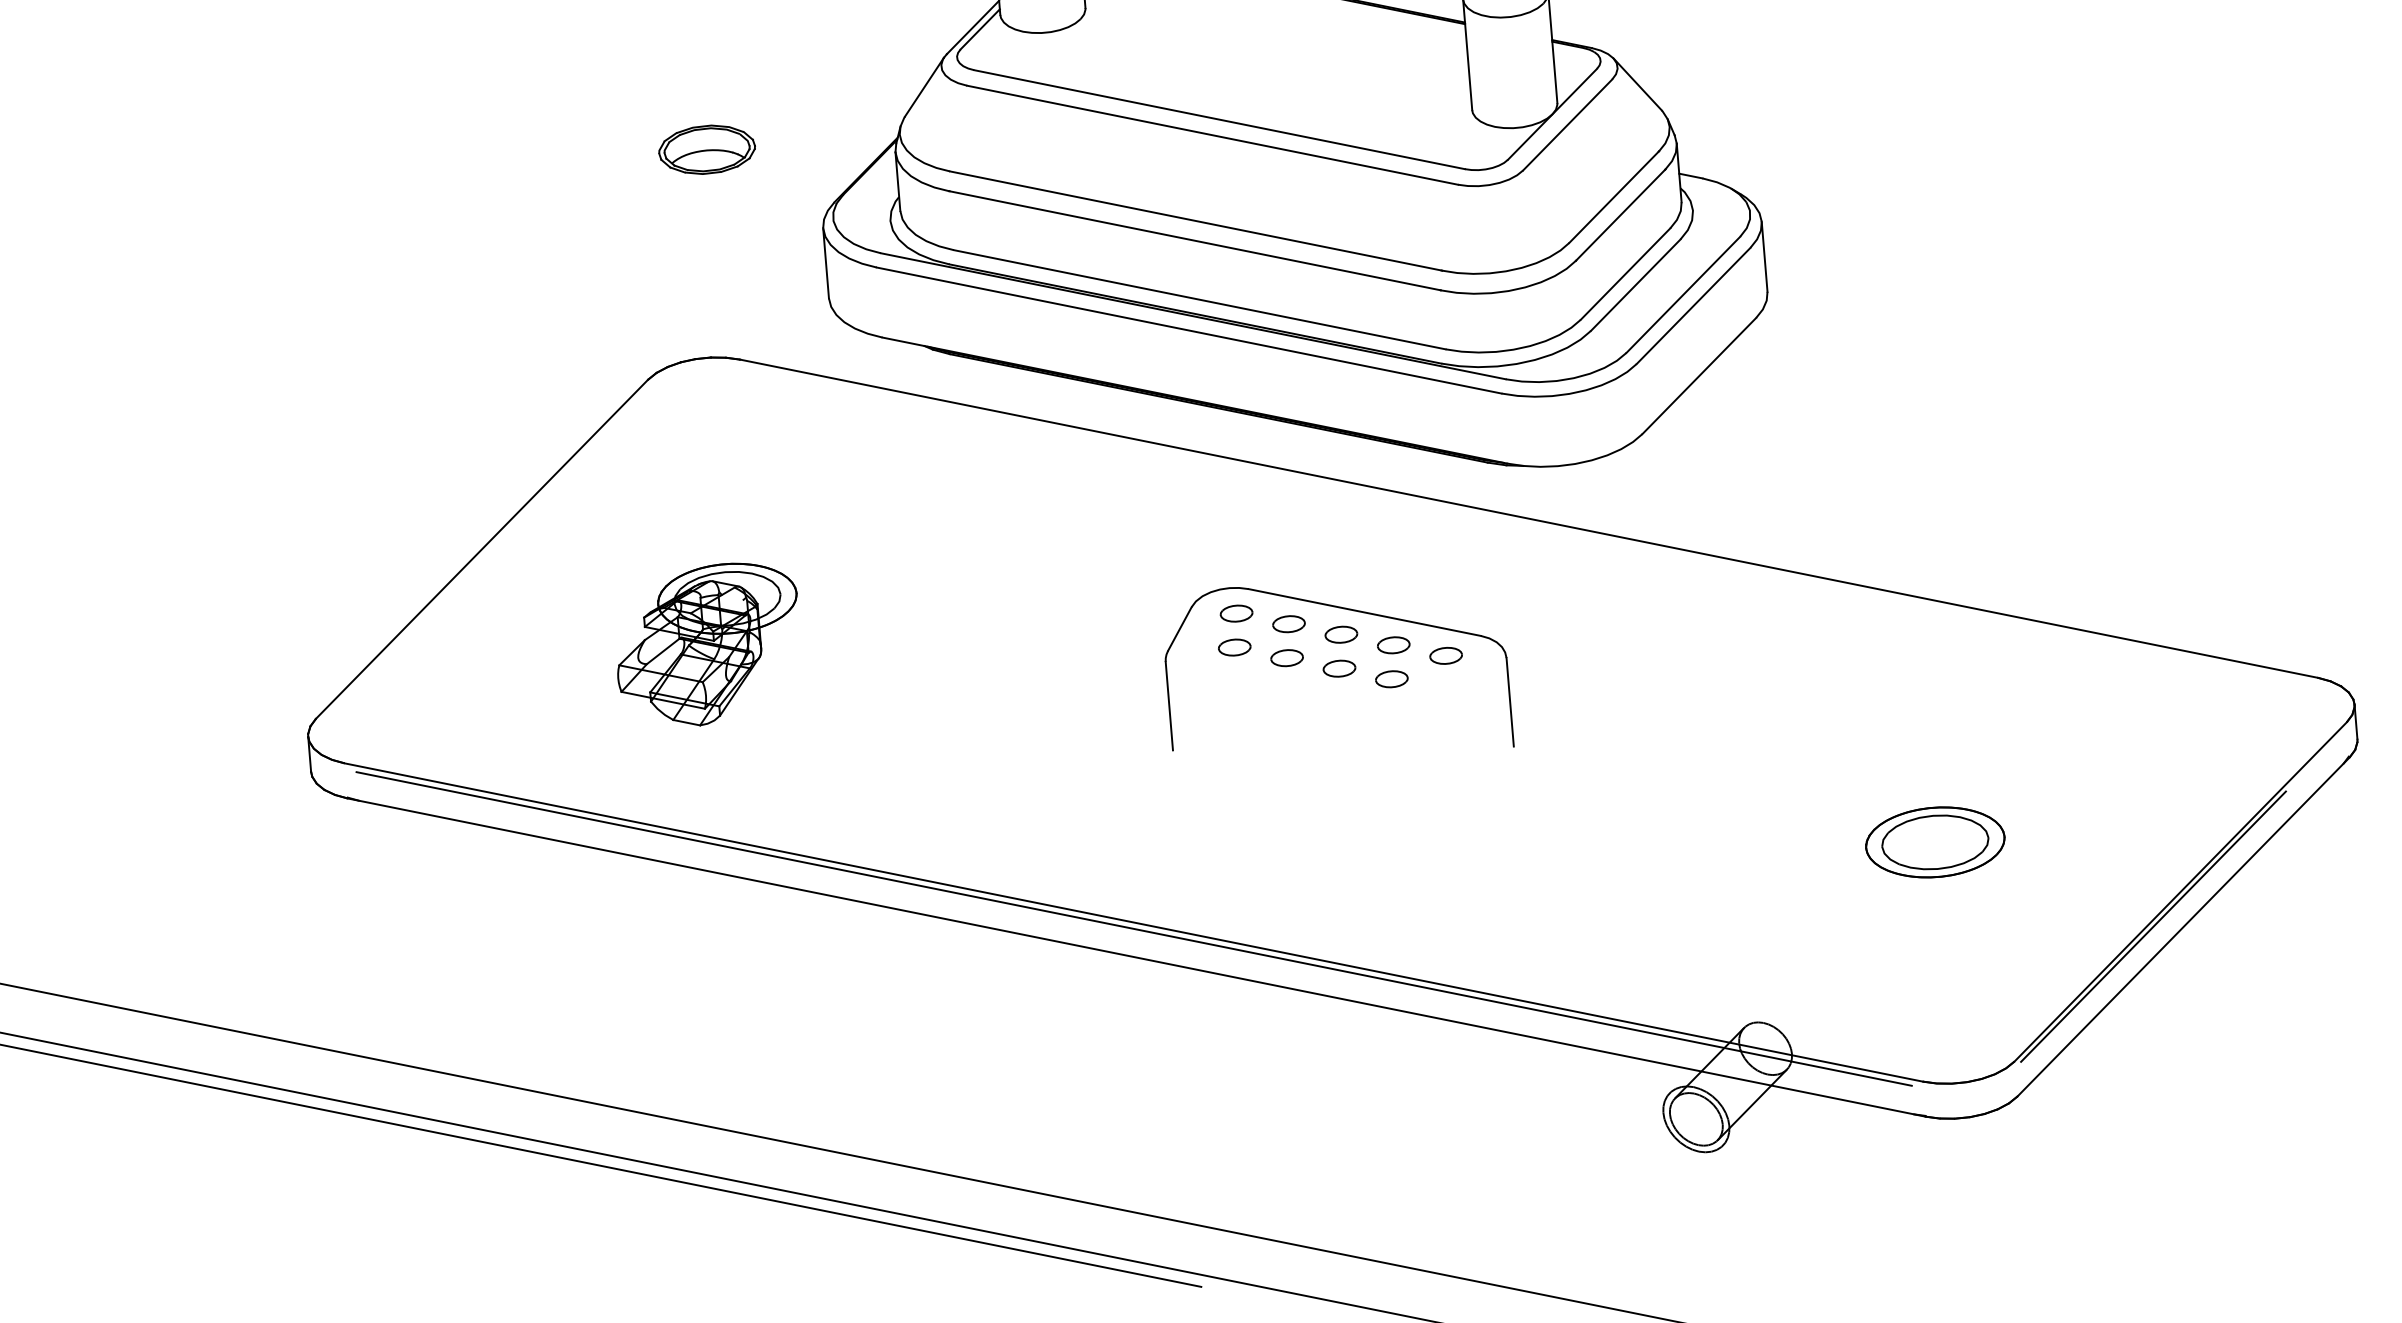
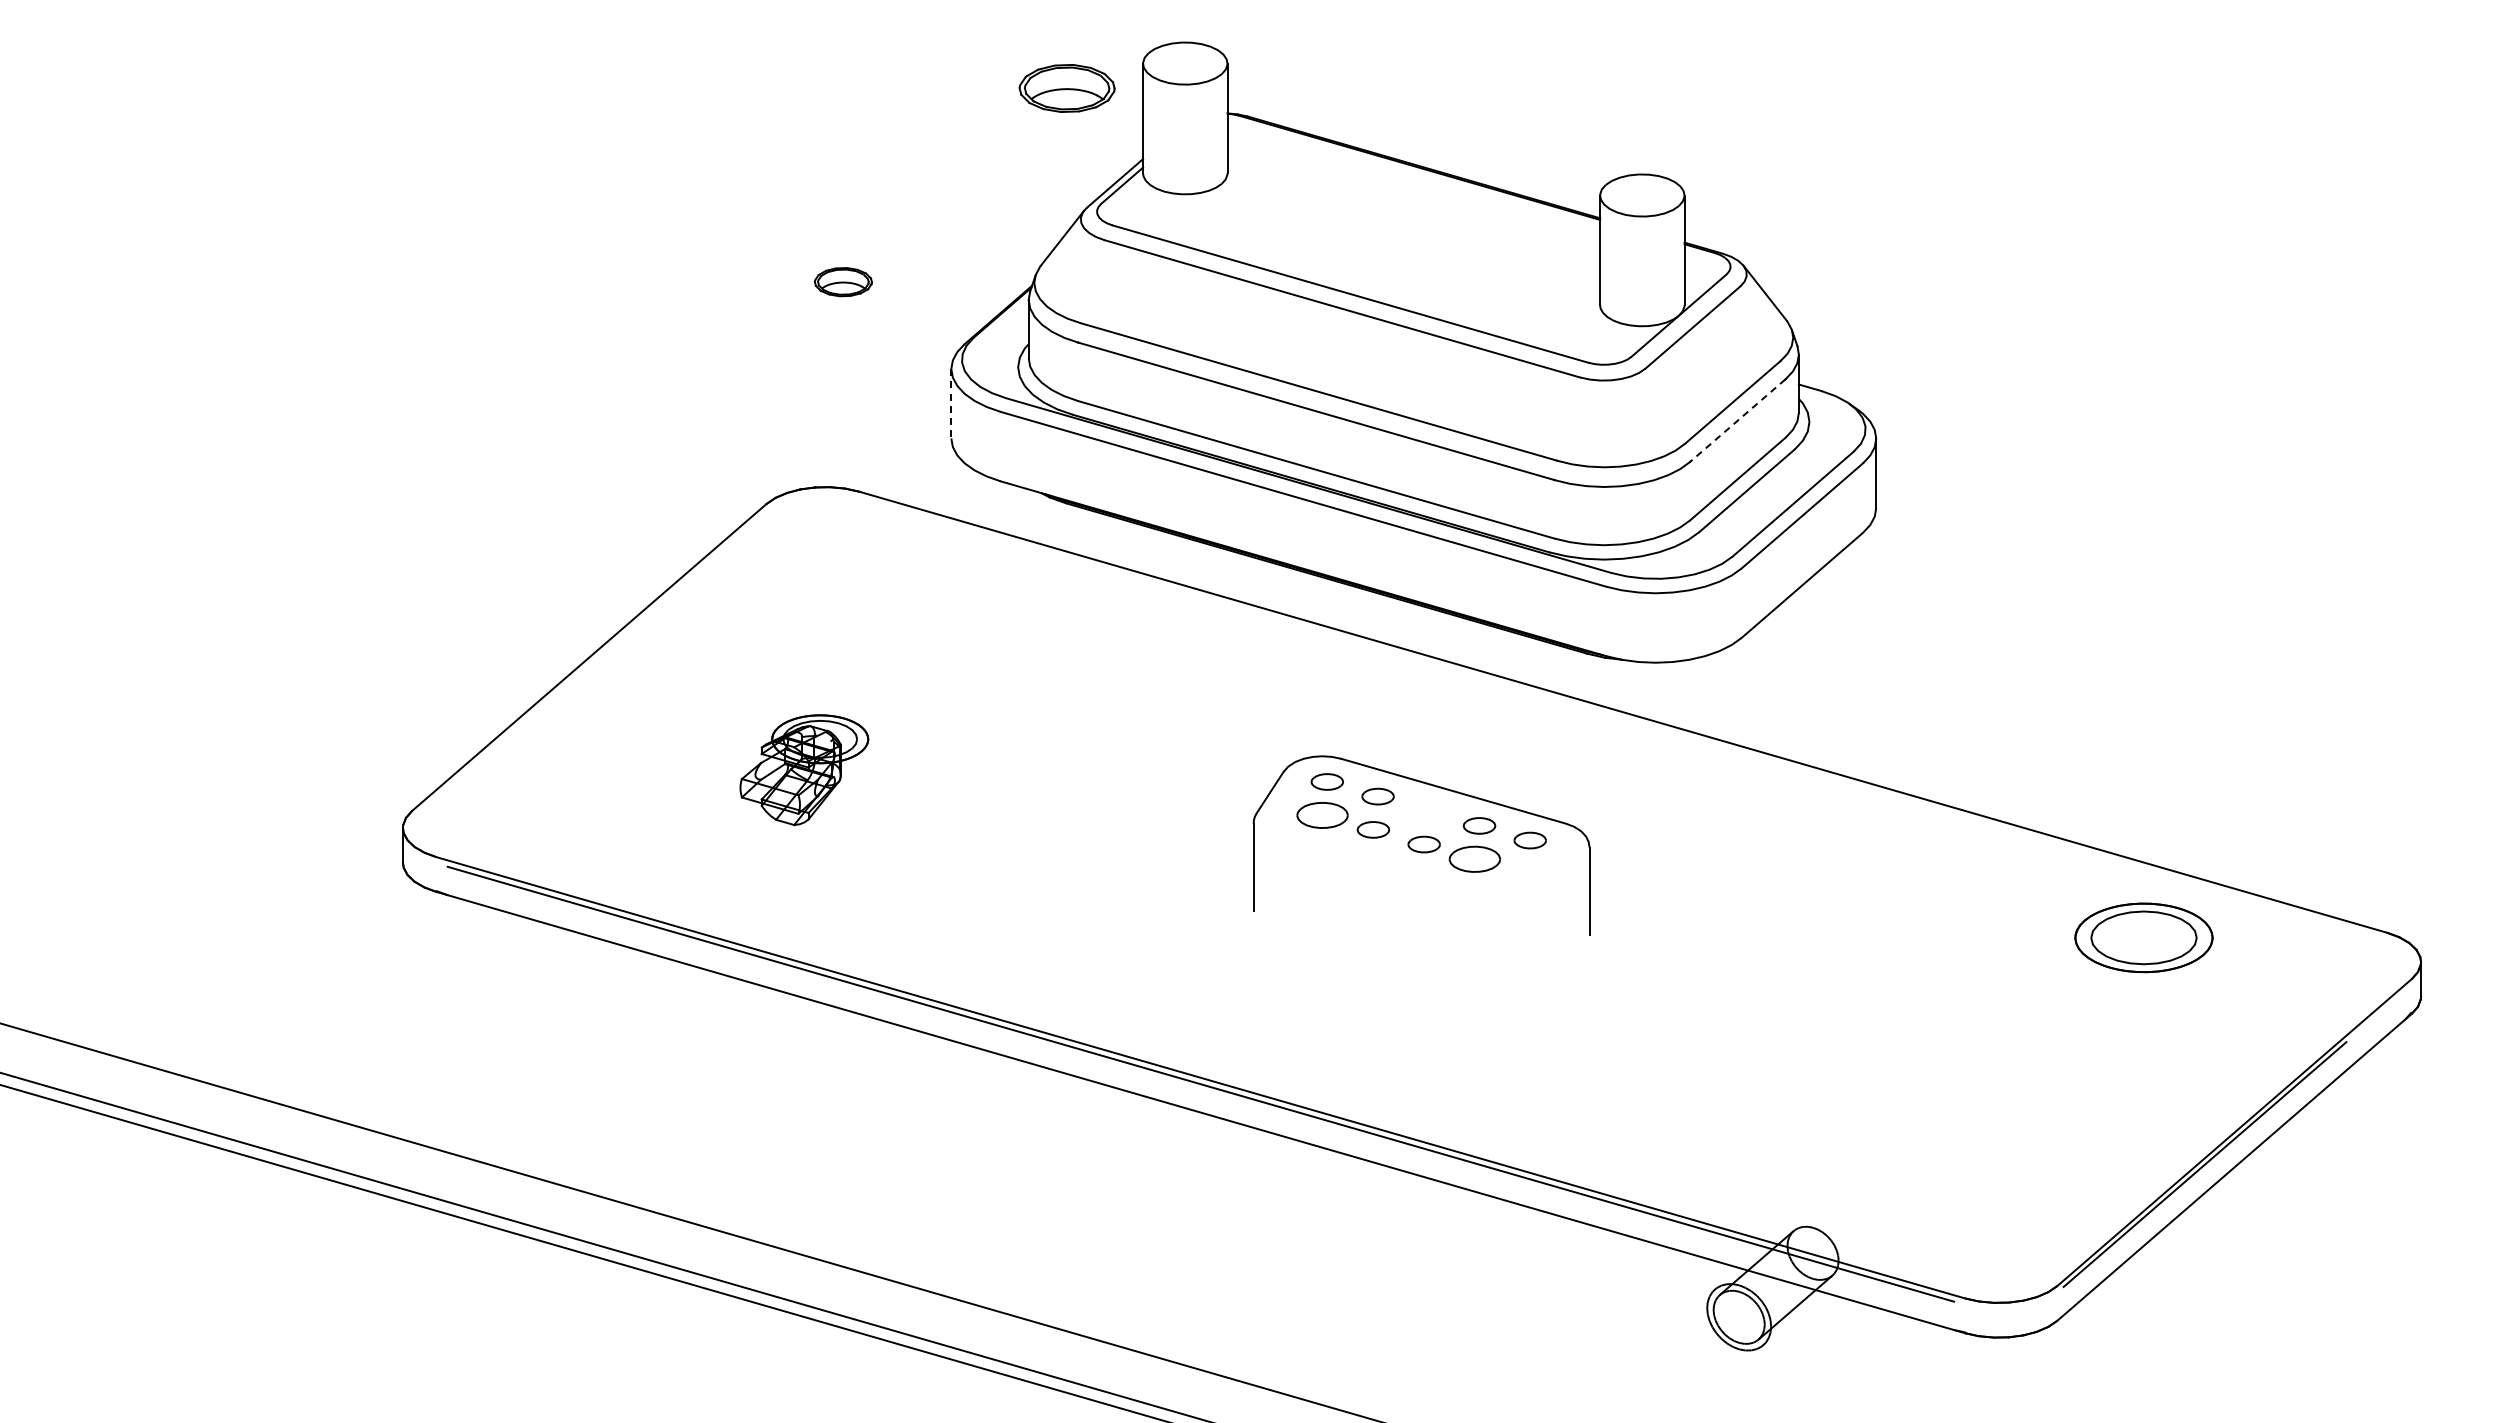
part: (707, 149) -> (843, 281), size x0.6
line: (1620, 215) -> (1737, 420), solid -> dashed
line: (826, 263) -> (951, 403), solid -> dashed
part: (1341, 635) -> (1428, 811), removed
part: (708, 644) -> (804, 769), size x0.7
part: (1234, 646) -> (1322, 814), size x1.6
part: (1391, 678) -> (1474, 858), size x1.6
part: (1934, 842) -> (2143, 937), moved

